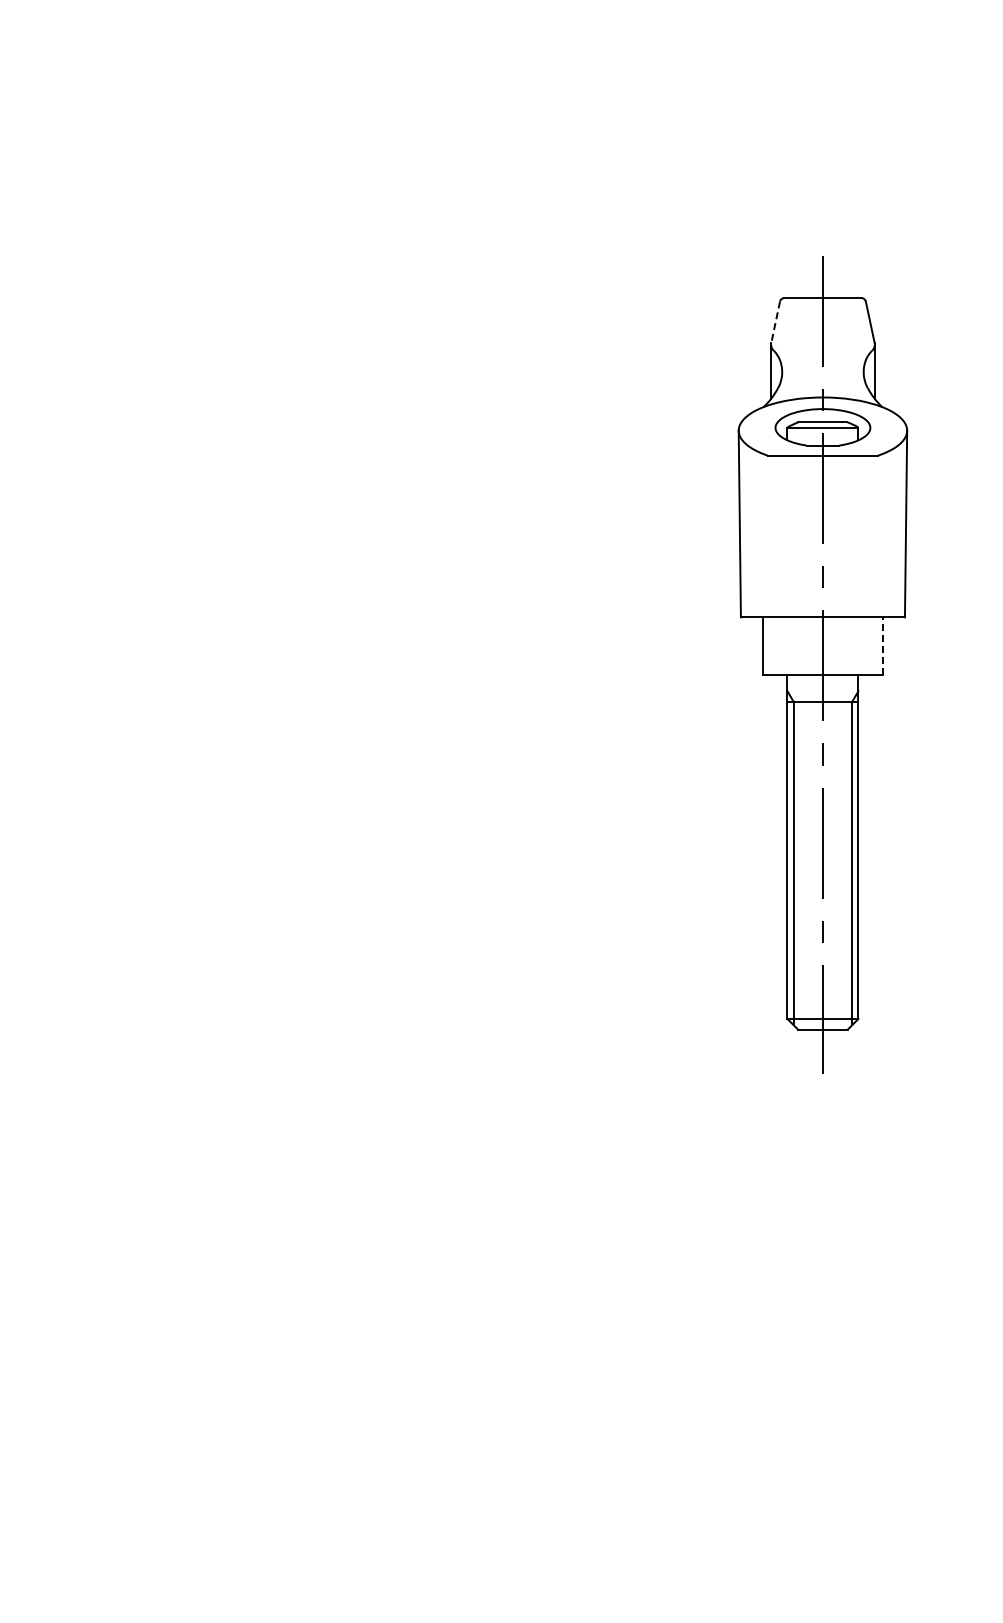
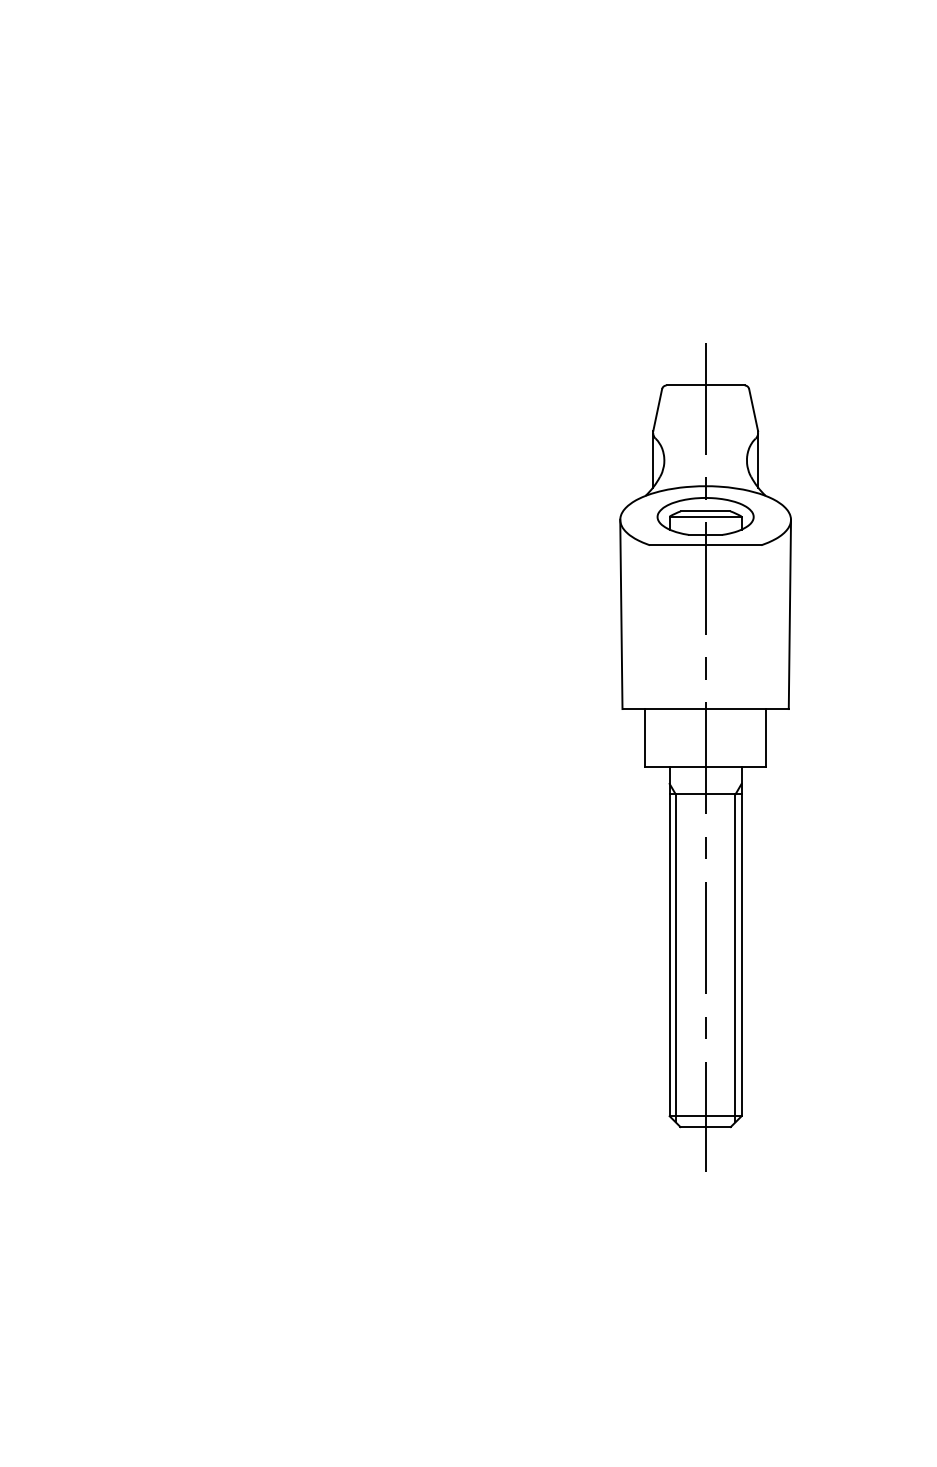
line: (775, 322) -> (657, 410), dashed -> solid
line: (882, 646) -> (766, 738), dashed -> solid

